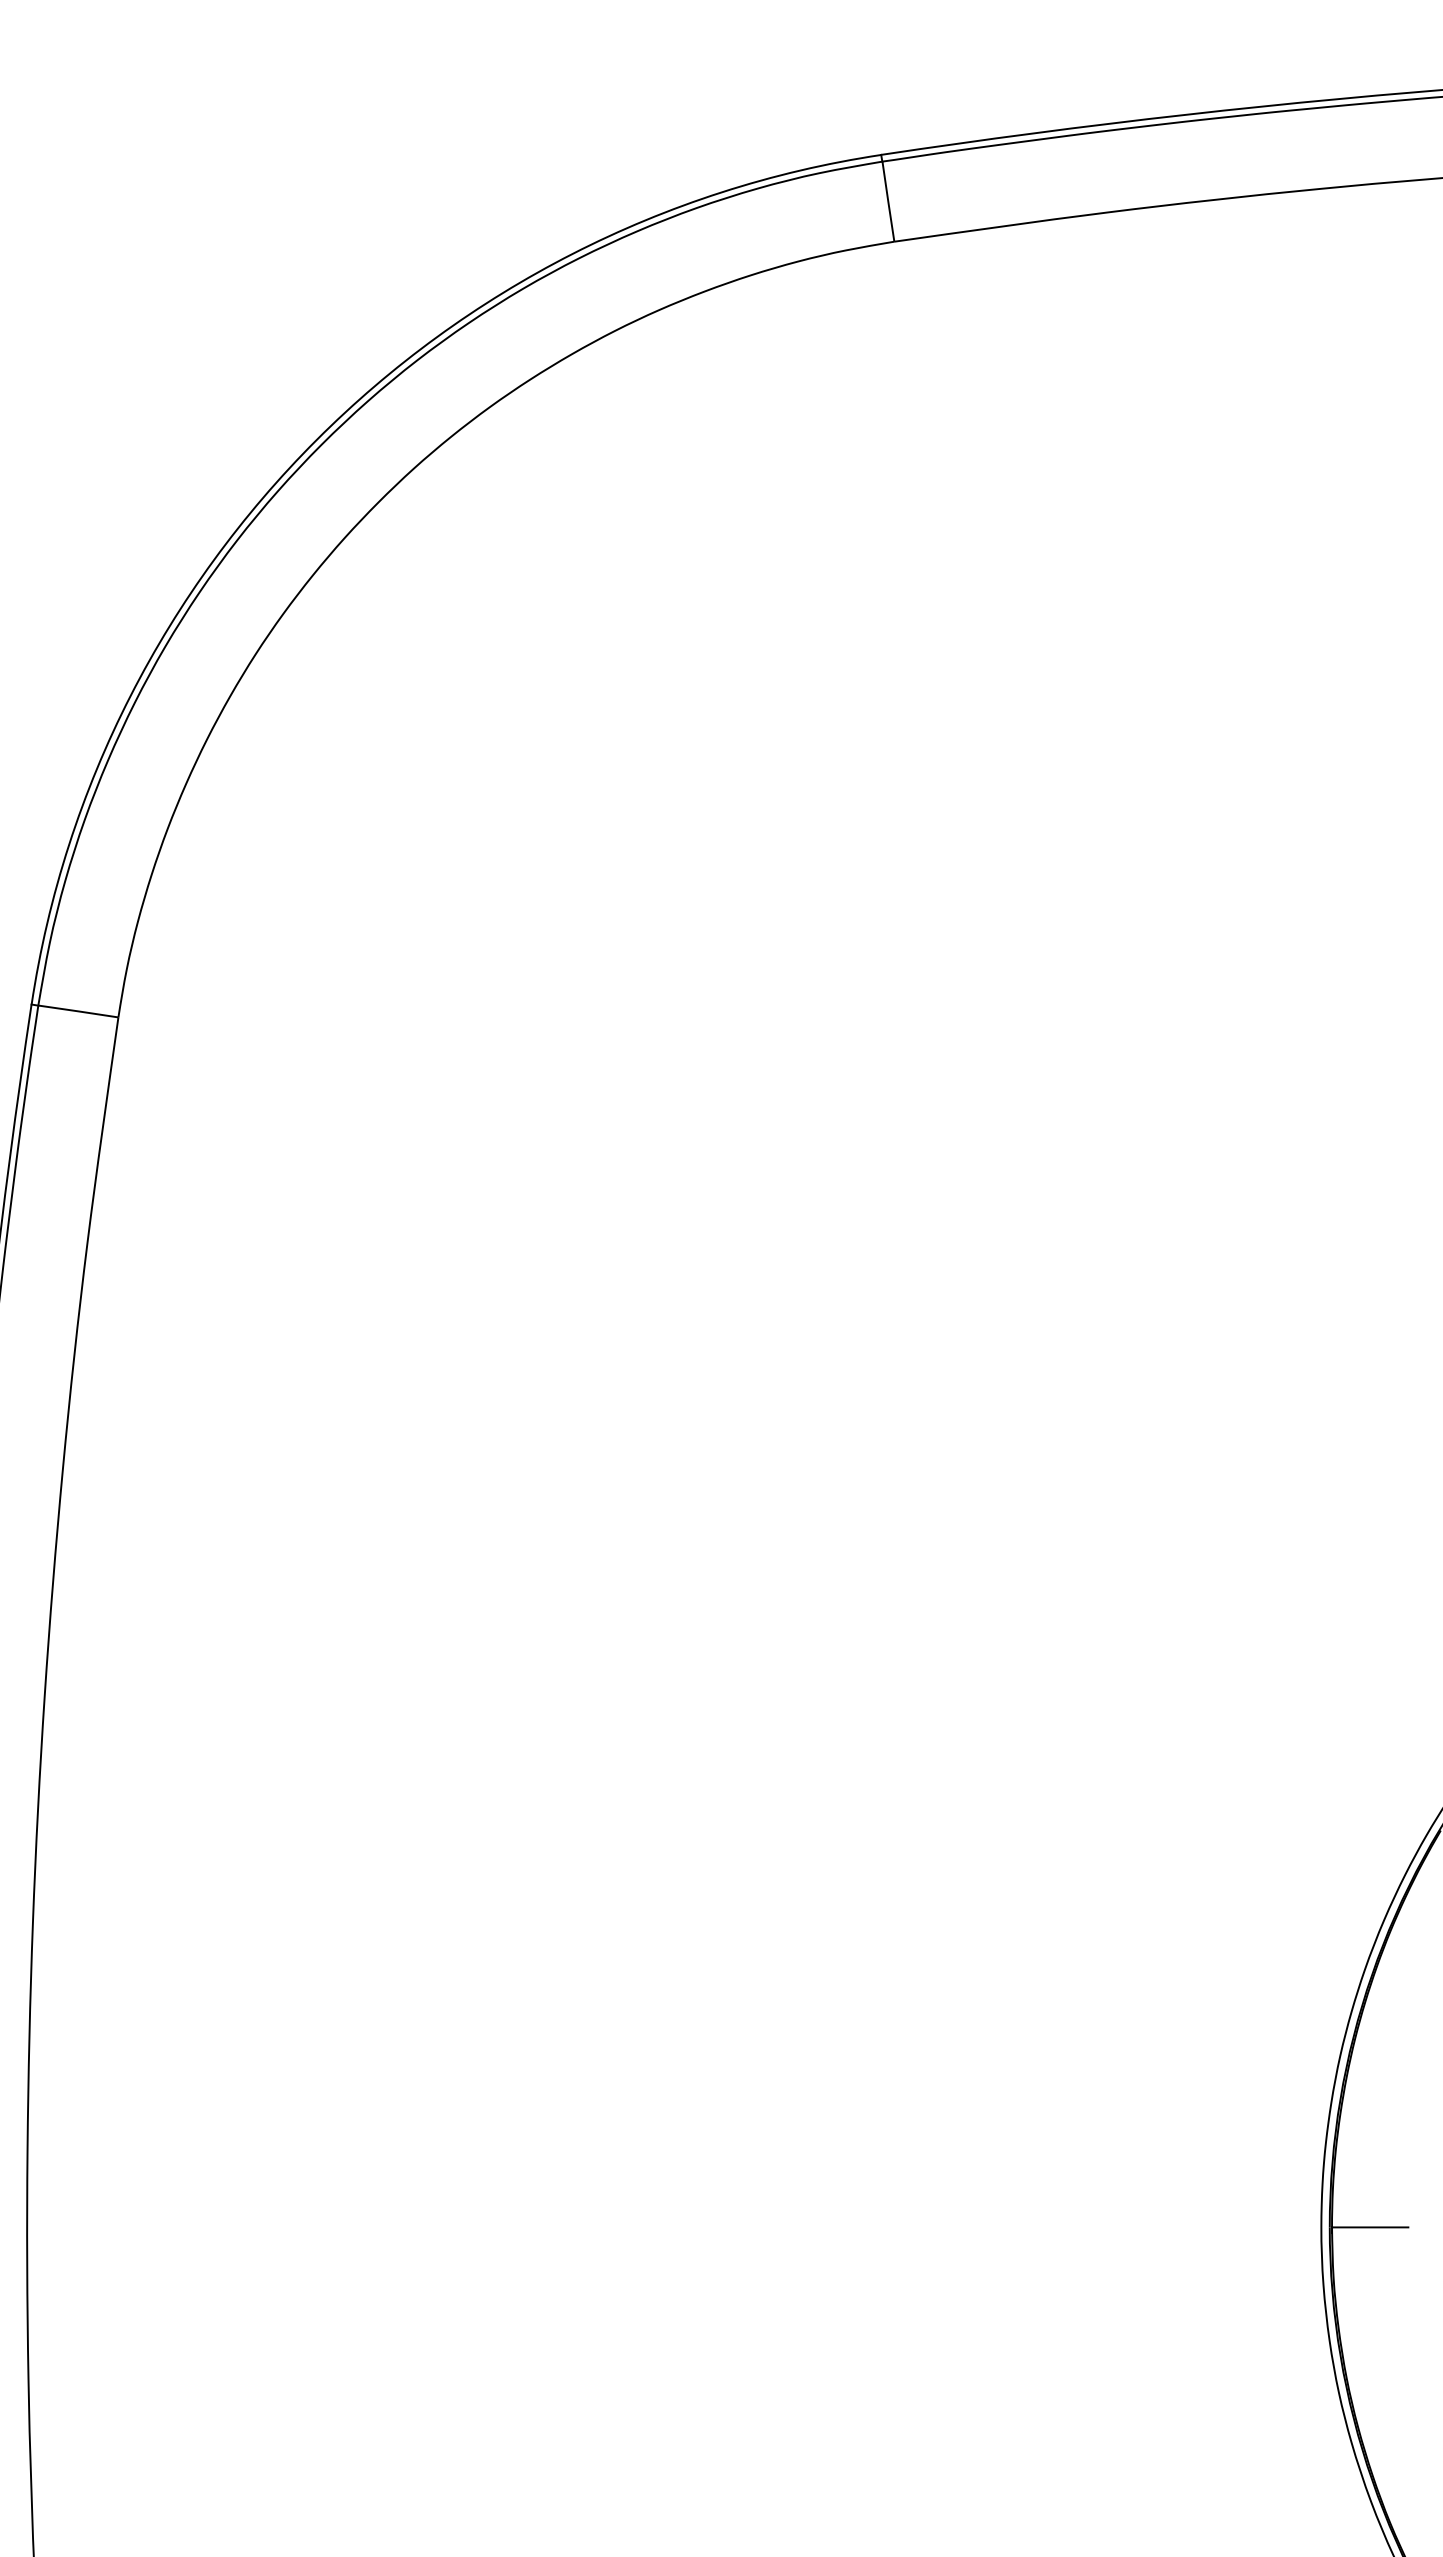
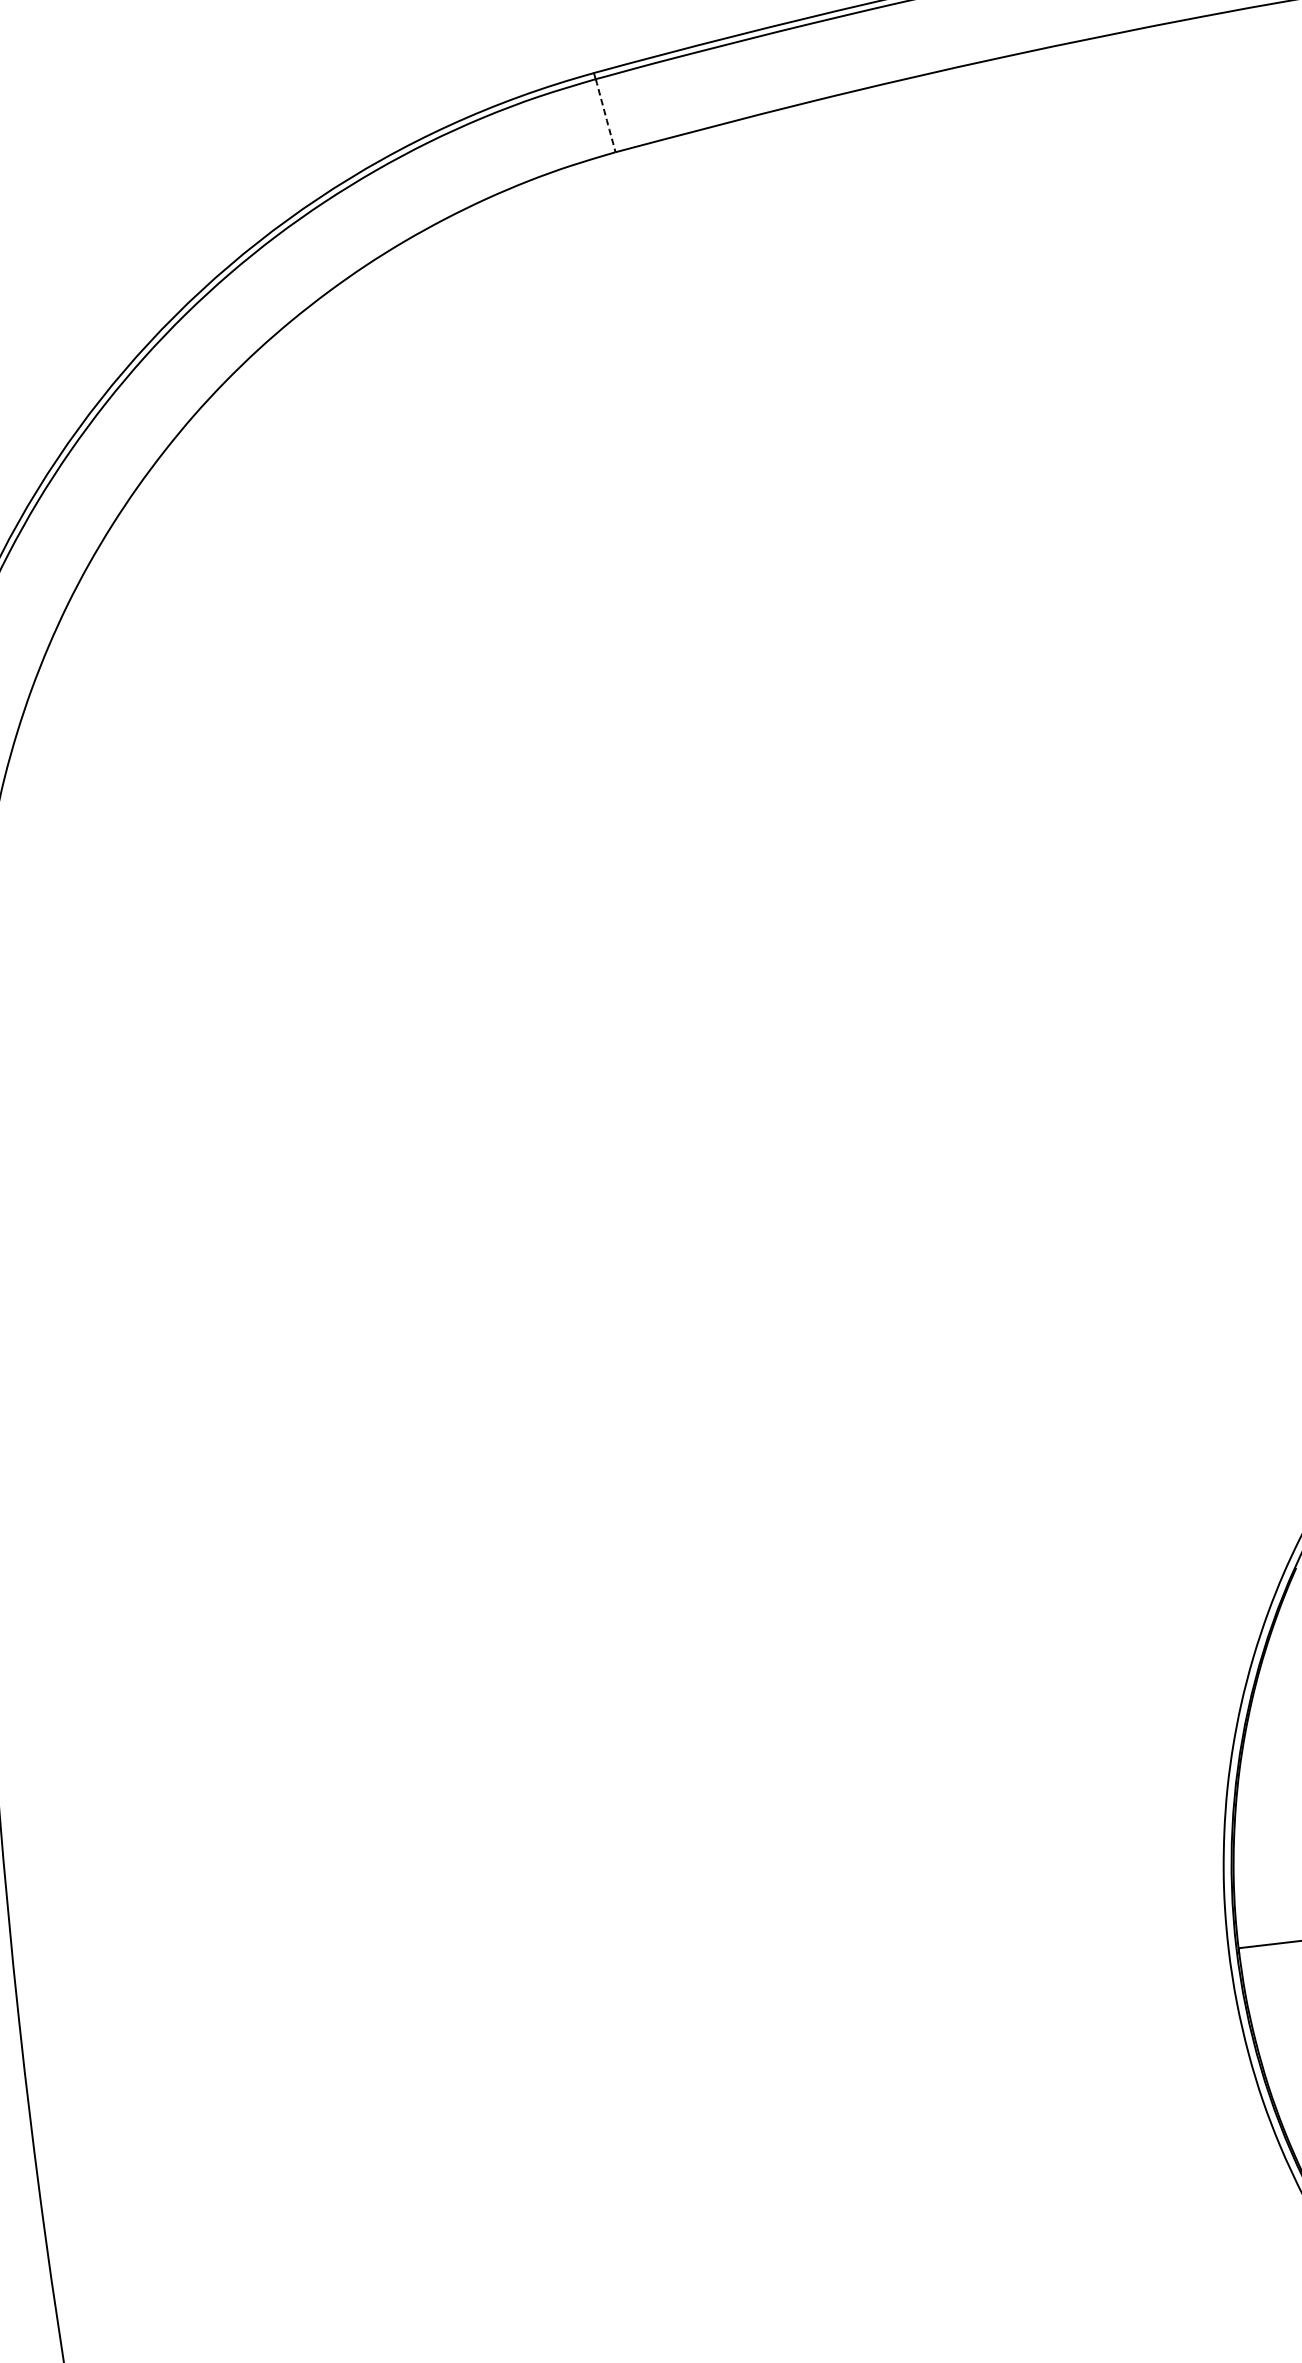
arc: (888, 201) -> (605, 115), solid -> dashed

